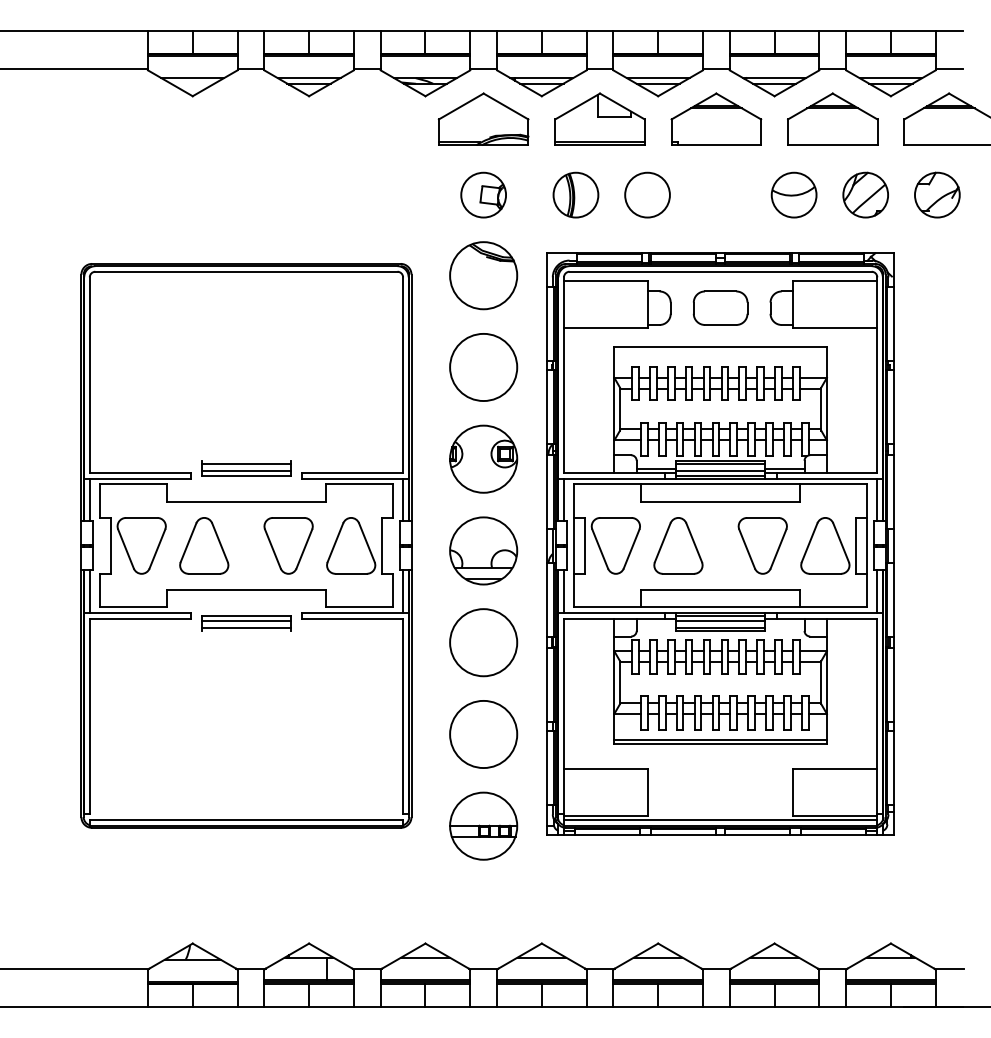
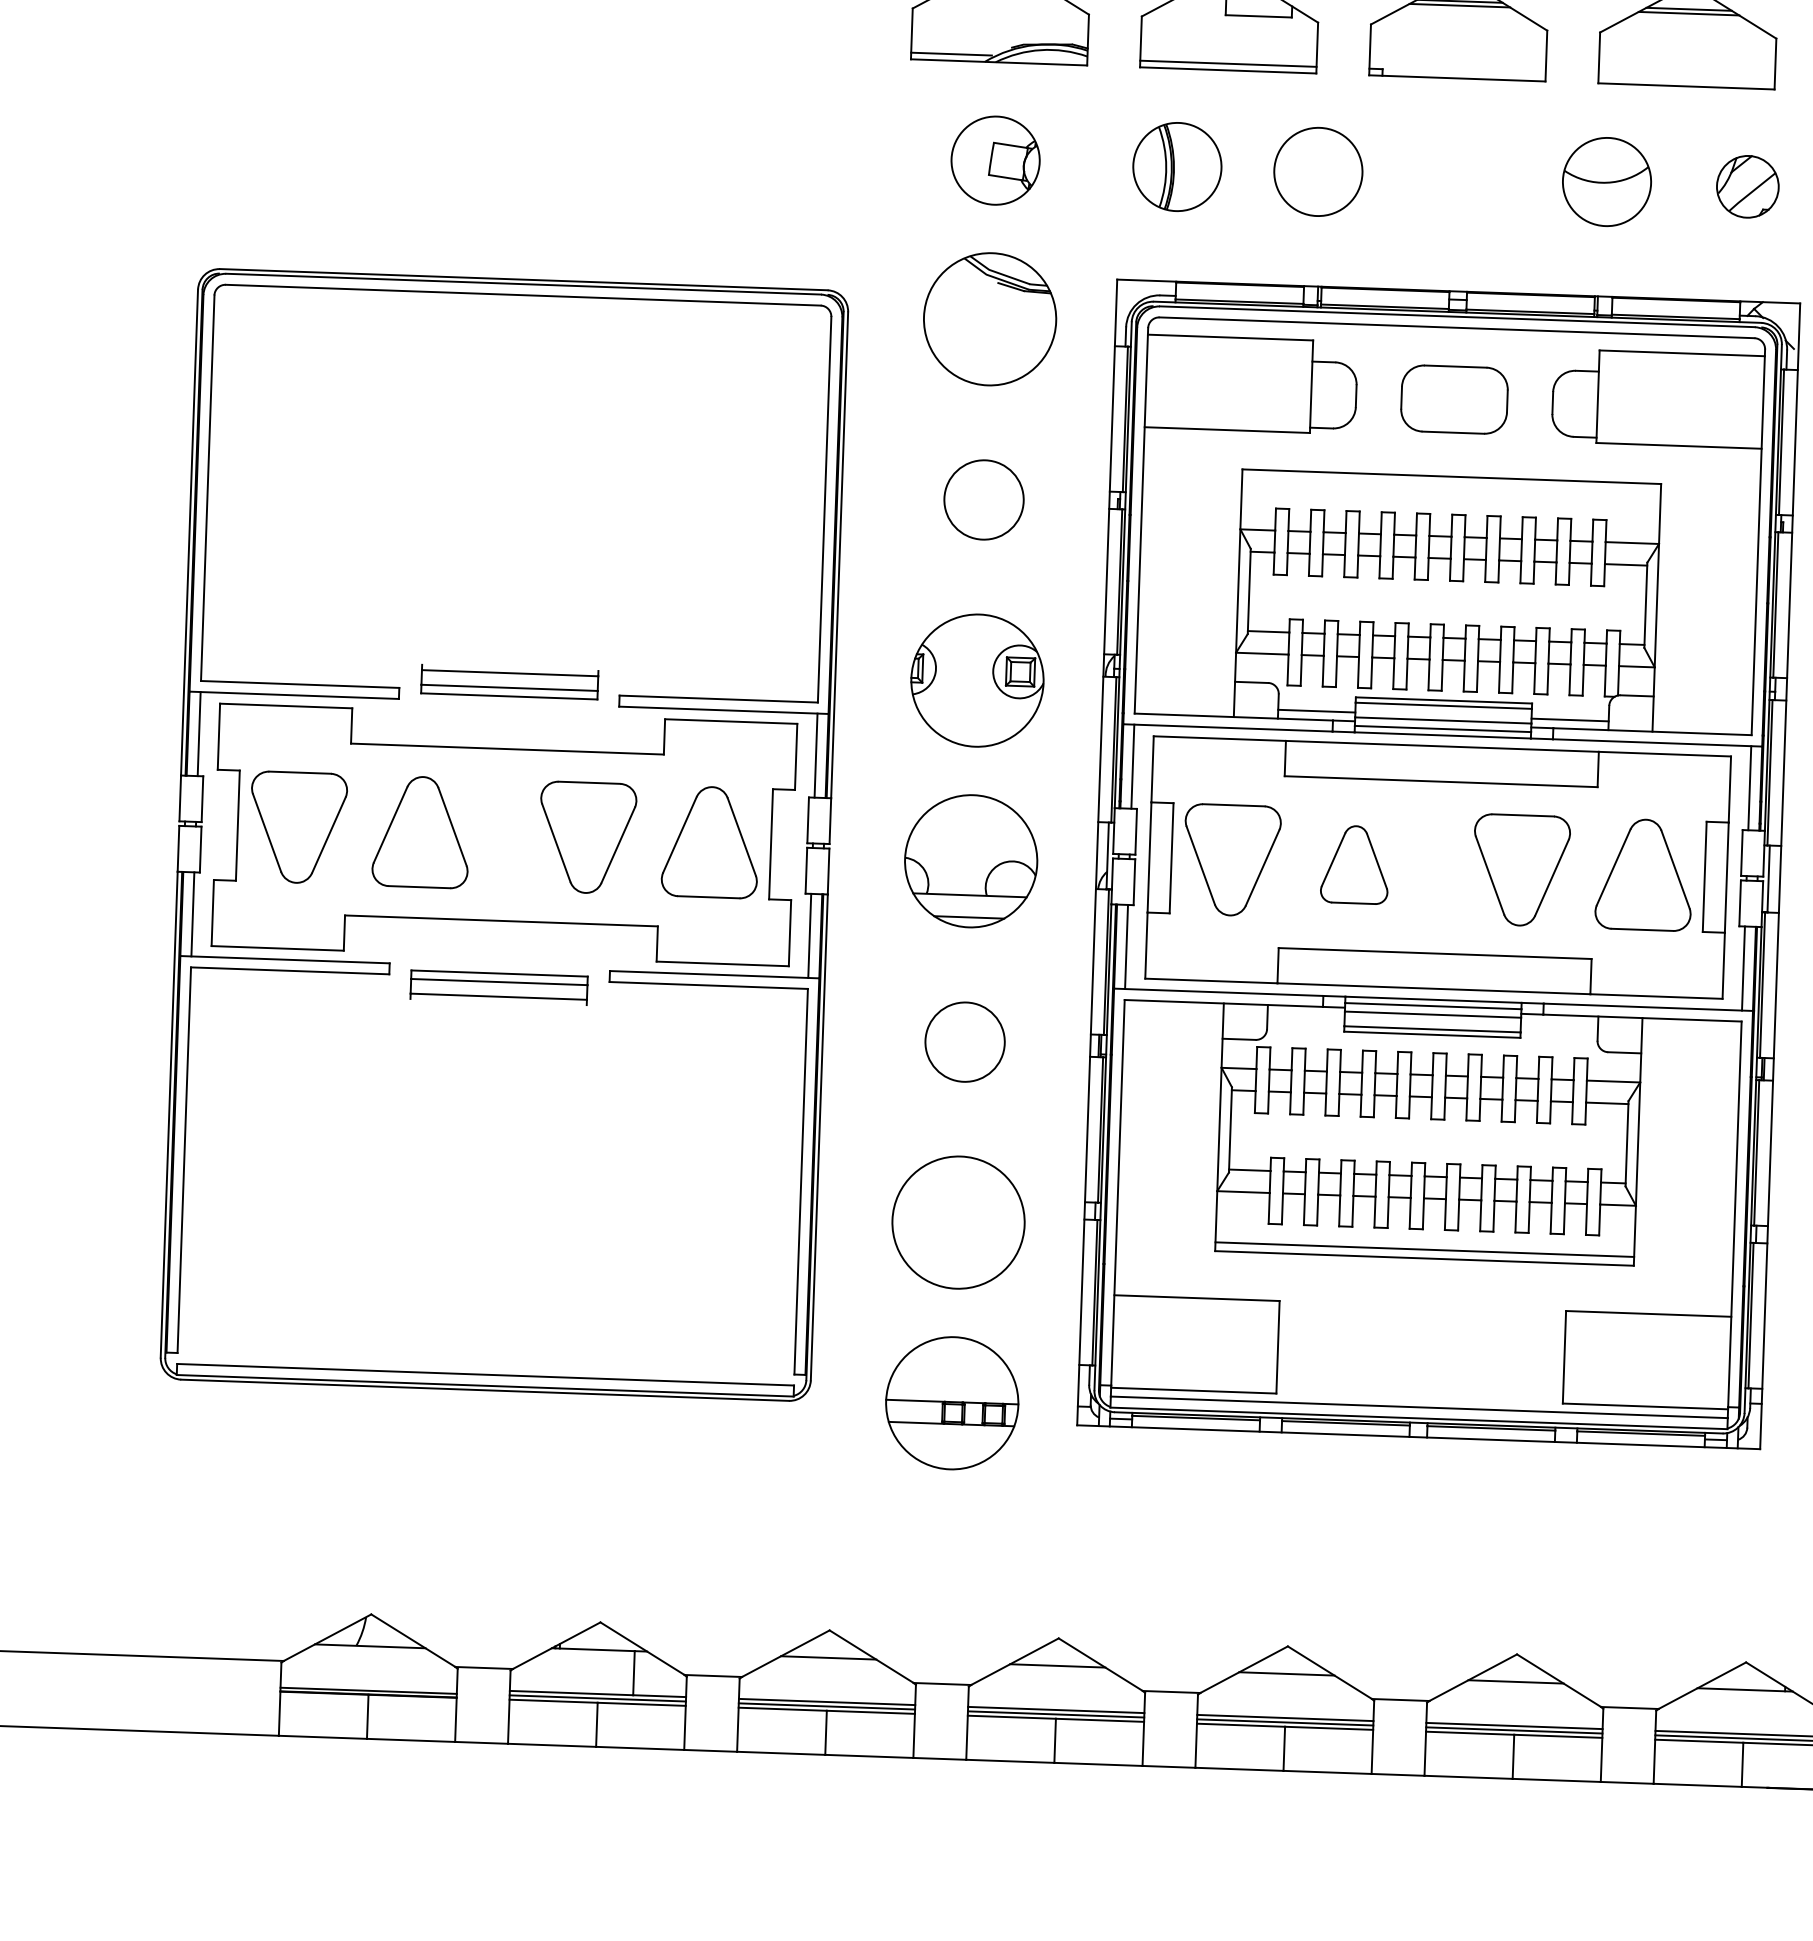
part: (865, 194) -> (1747, 185), size x0.7
circle: (483, 367) -> (983, 500), size x0.6
part: (678, 545) -> (1355, 863), size x0.7
circle: (483, 642) -> (964, 1041), size x0.6

